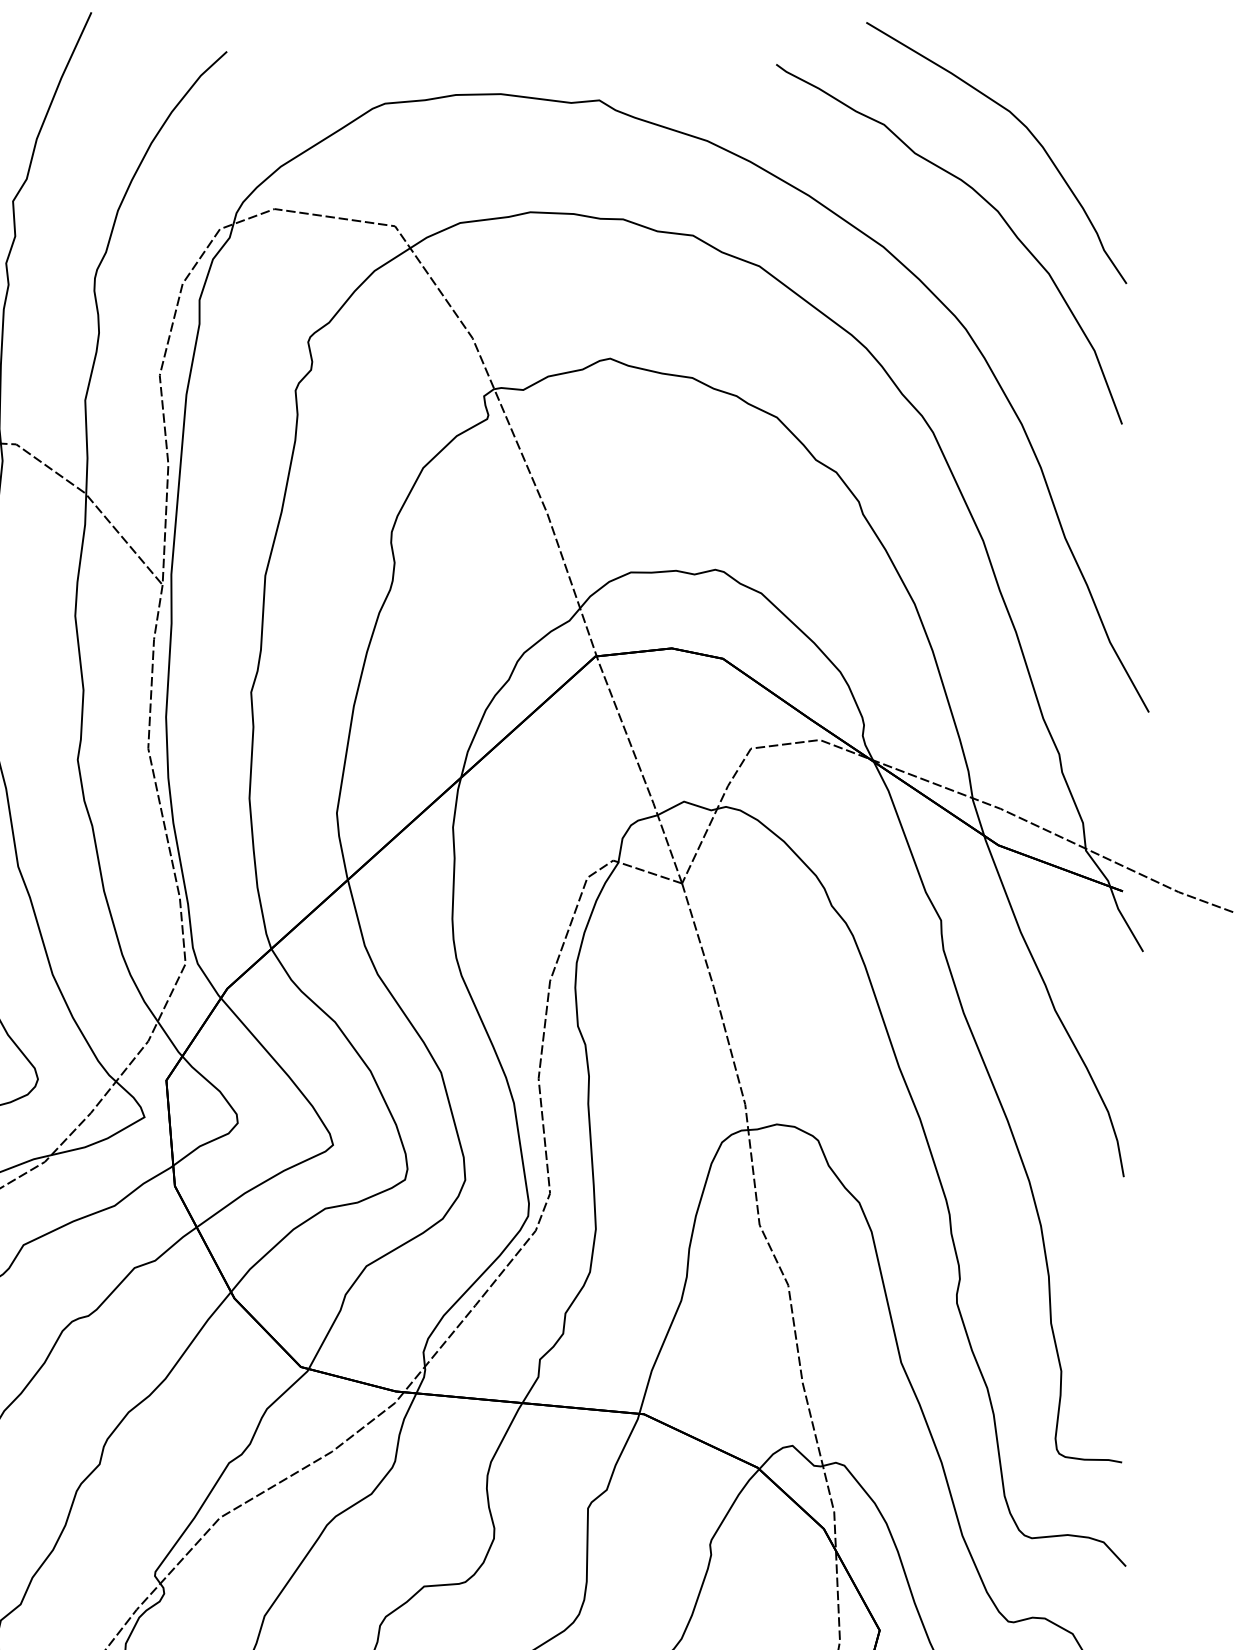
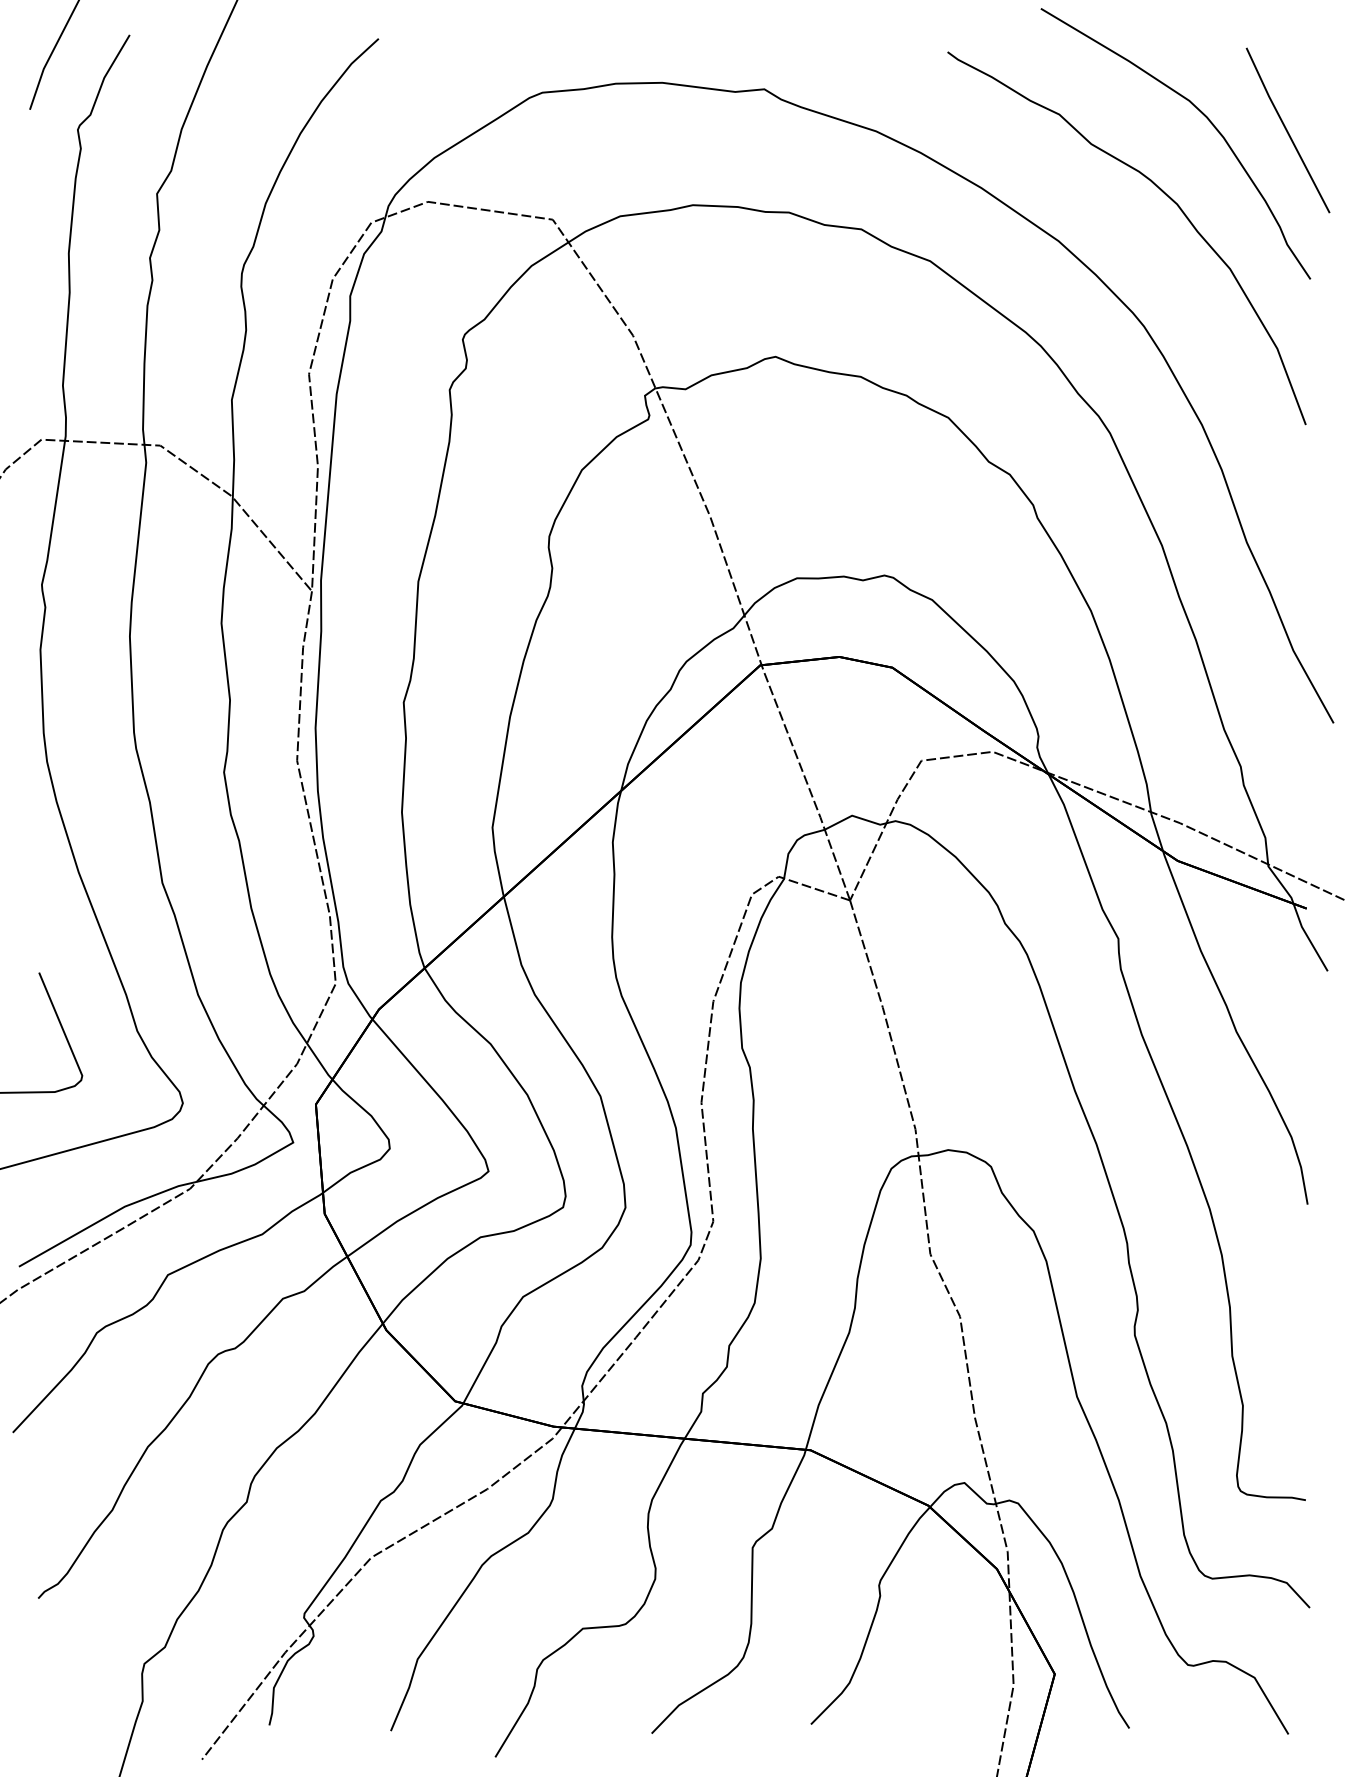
line: (1104, 140) -> (1287, 130), added

